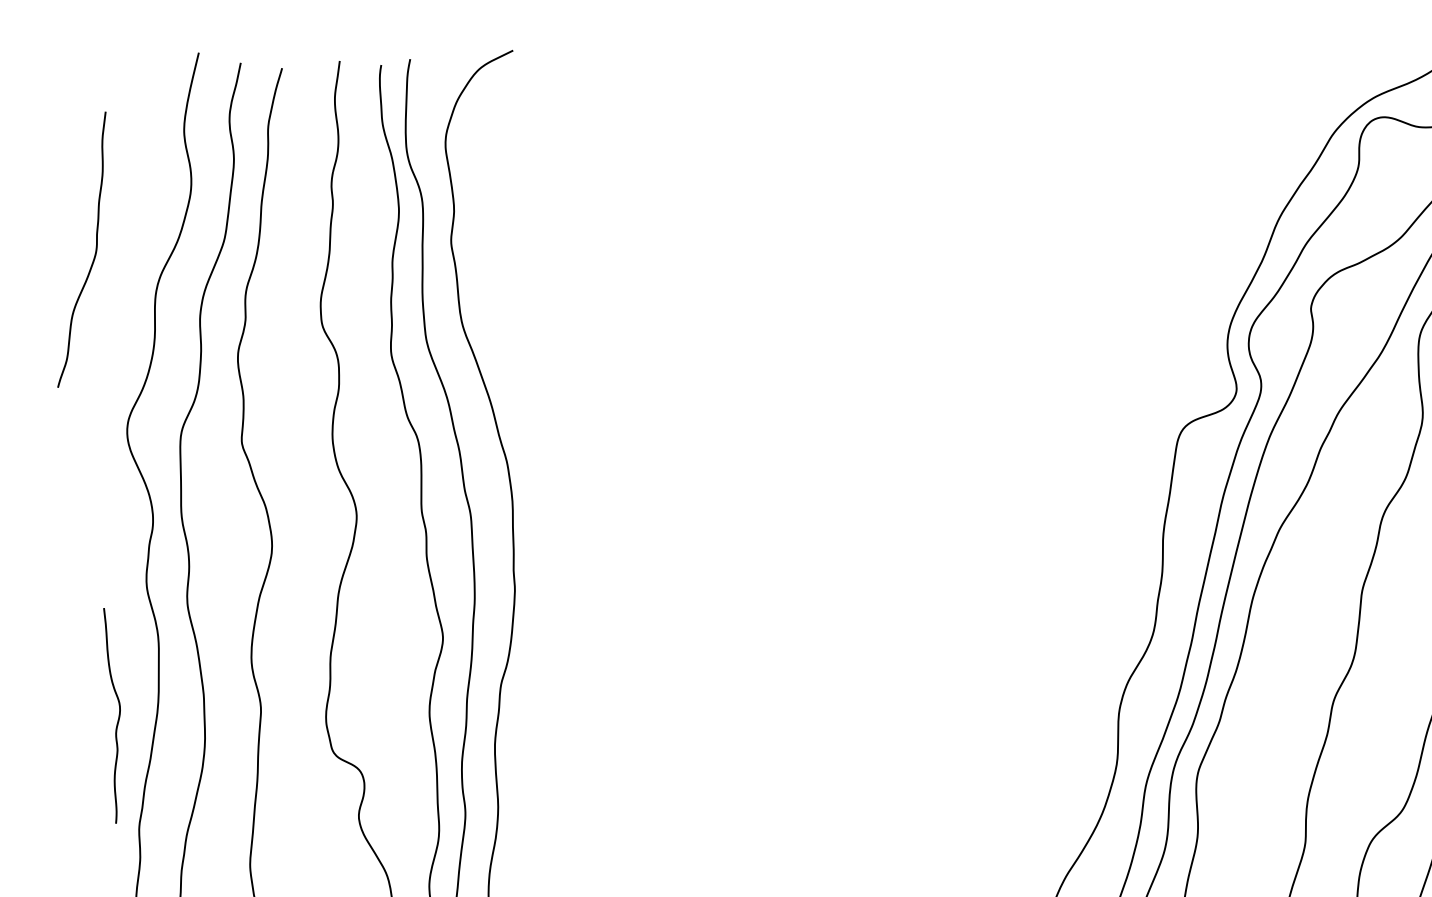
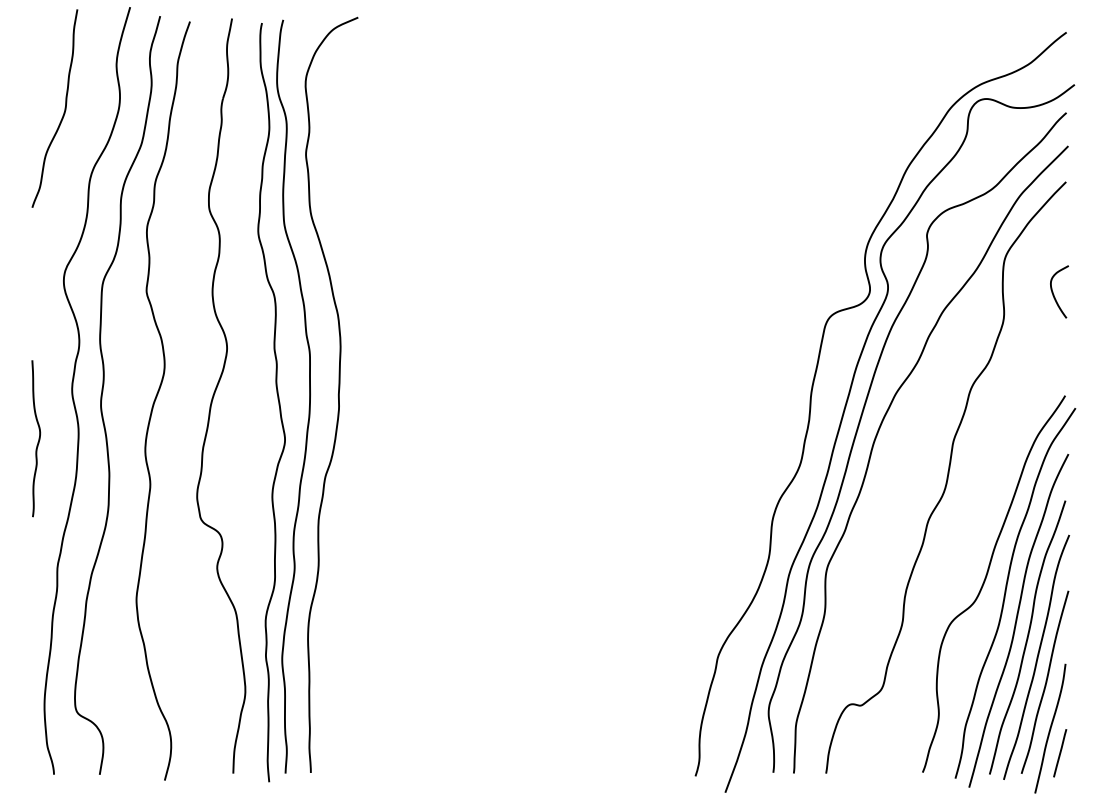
curve: (93, 254) -> (63, 112), moved
curve: (118, 715) -> (38, 438), moved

